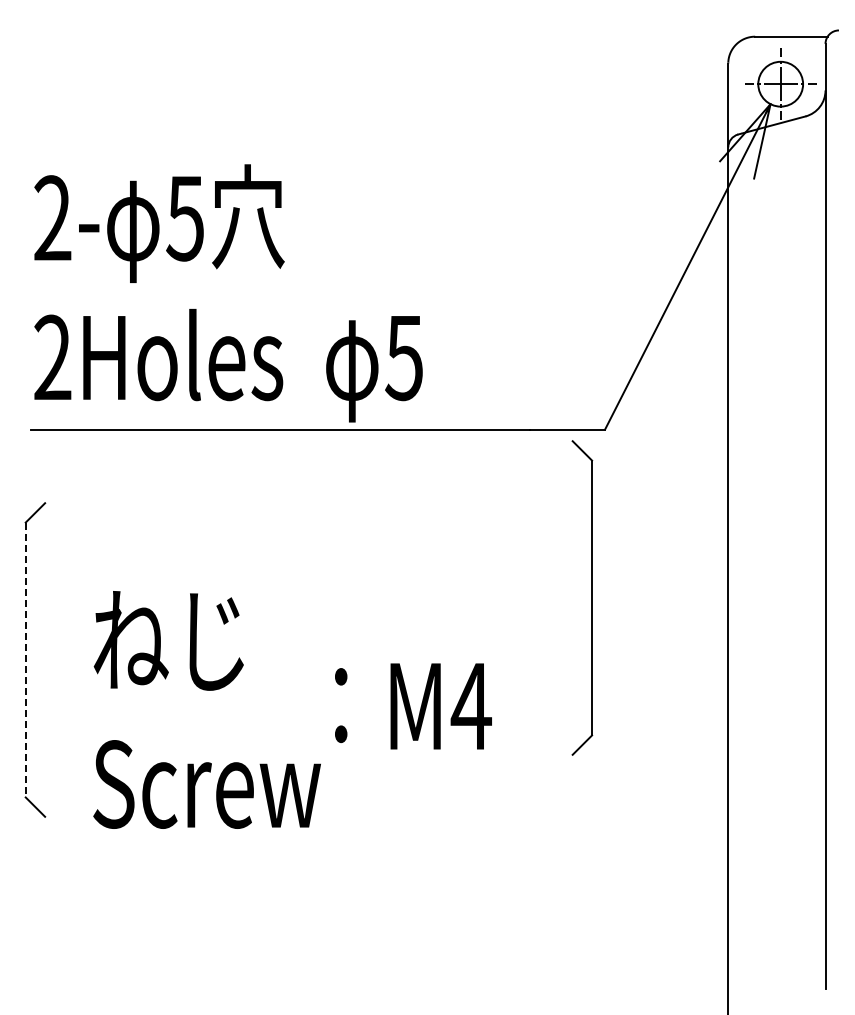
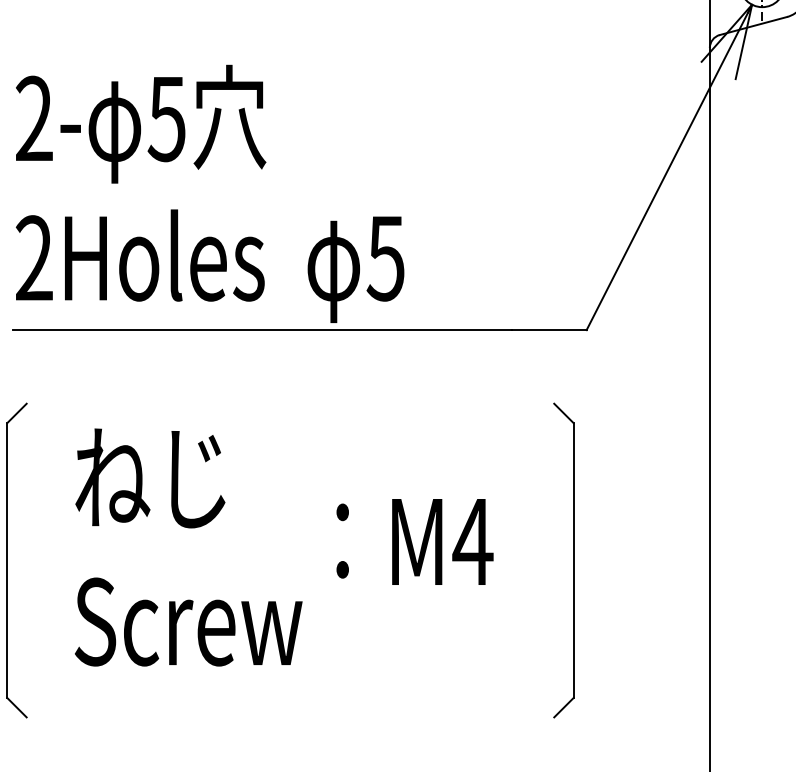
part: (591, 597) -> (573, 560), moved
line: (25, 660) -> (7, 561), dashed -> solid
text: (413, 706) -> (415, 542), moved
text: (206, 709) -> (188, 547), moved

